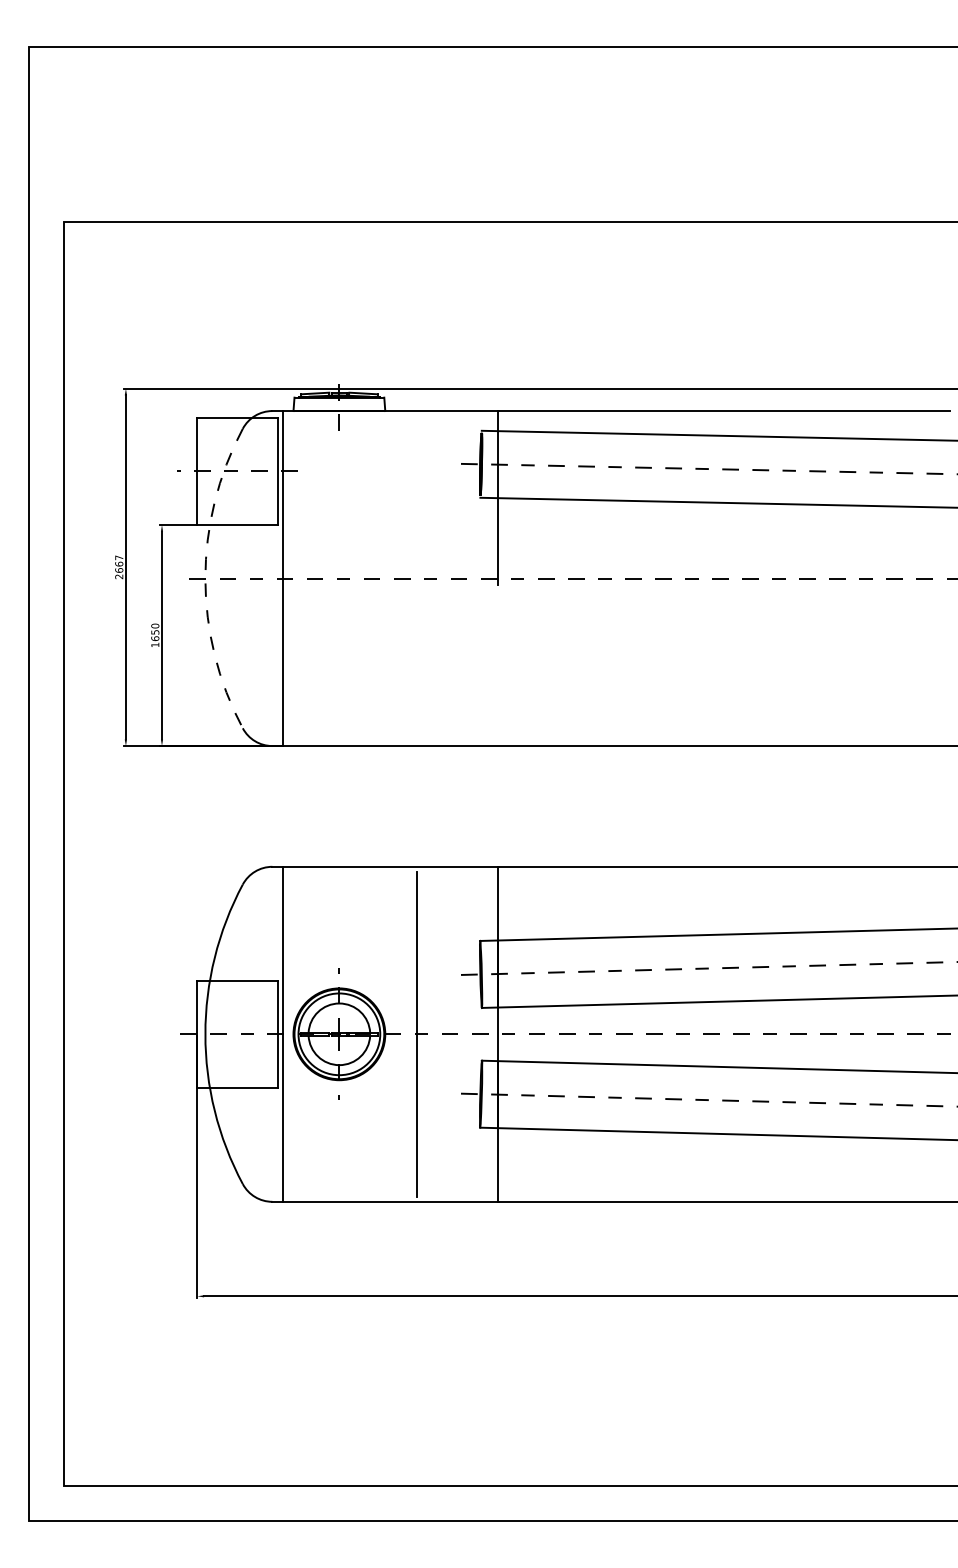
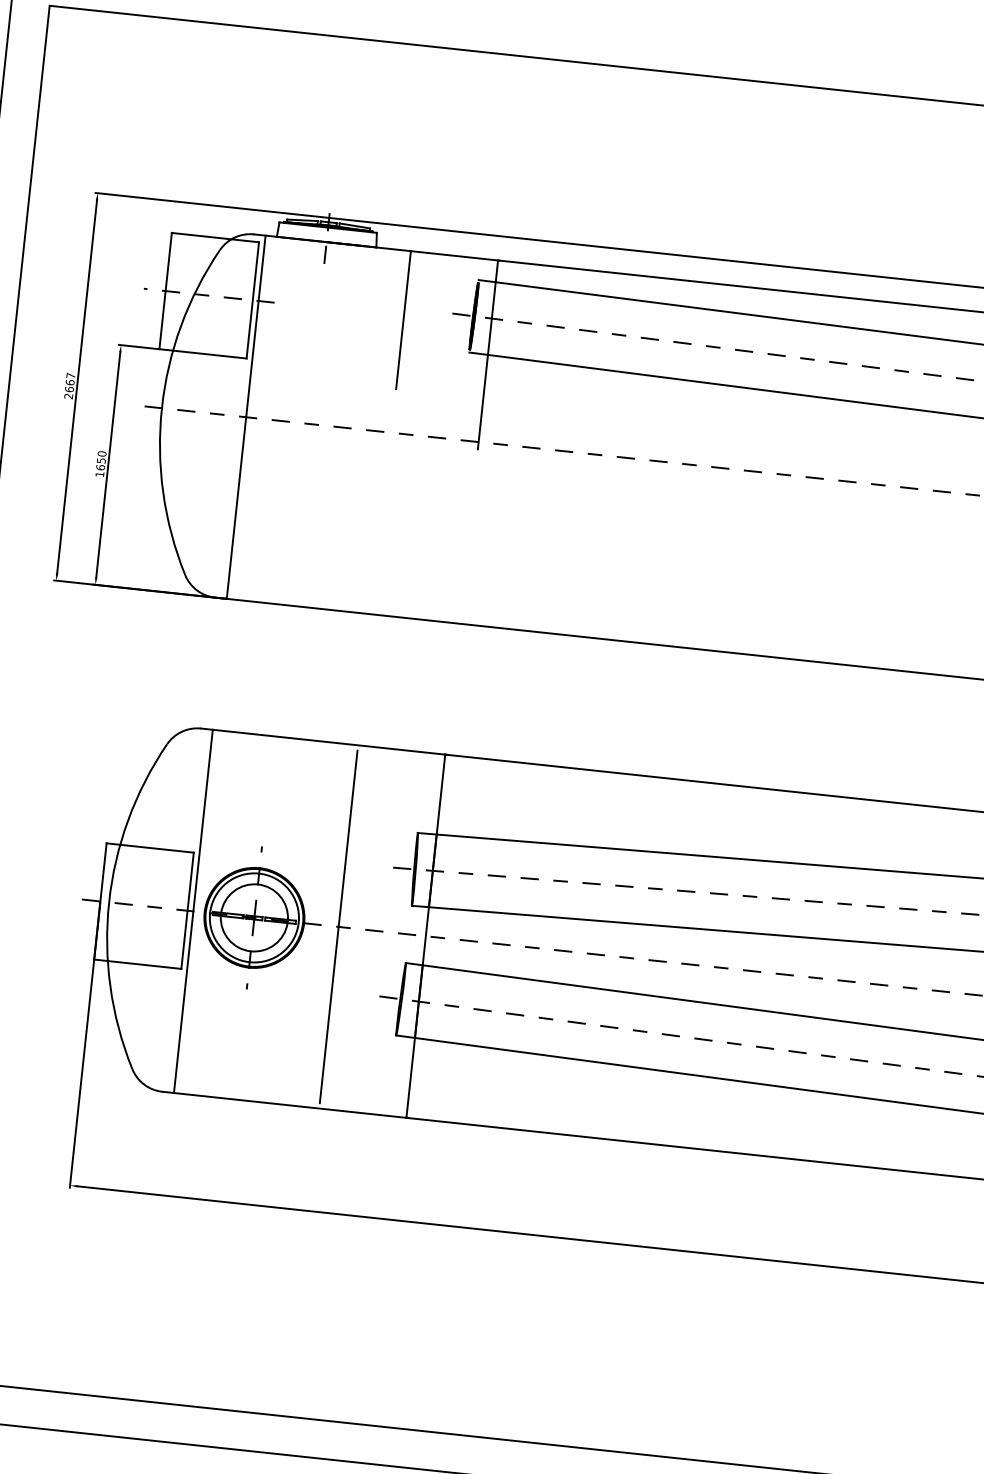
line: (417, 474) -> (403, 319), added
arc: (205, 578) -> (162, 408), dashed -> solid

